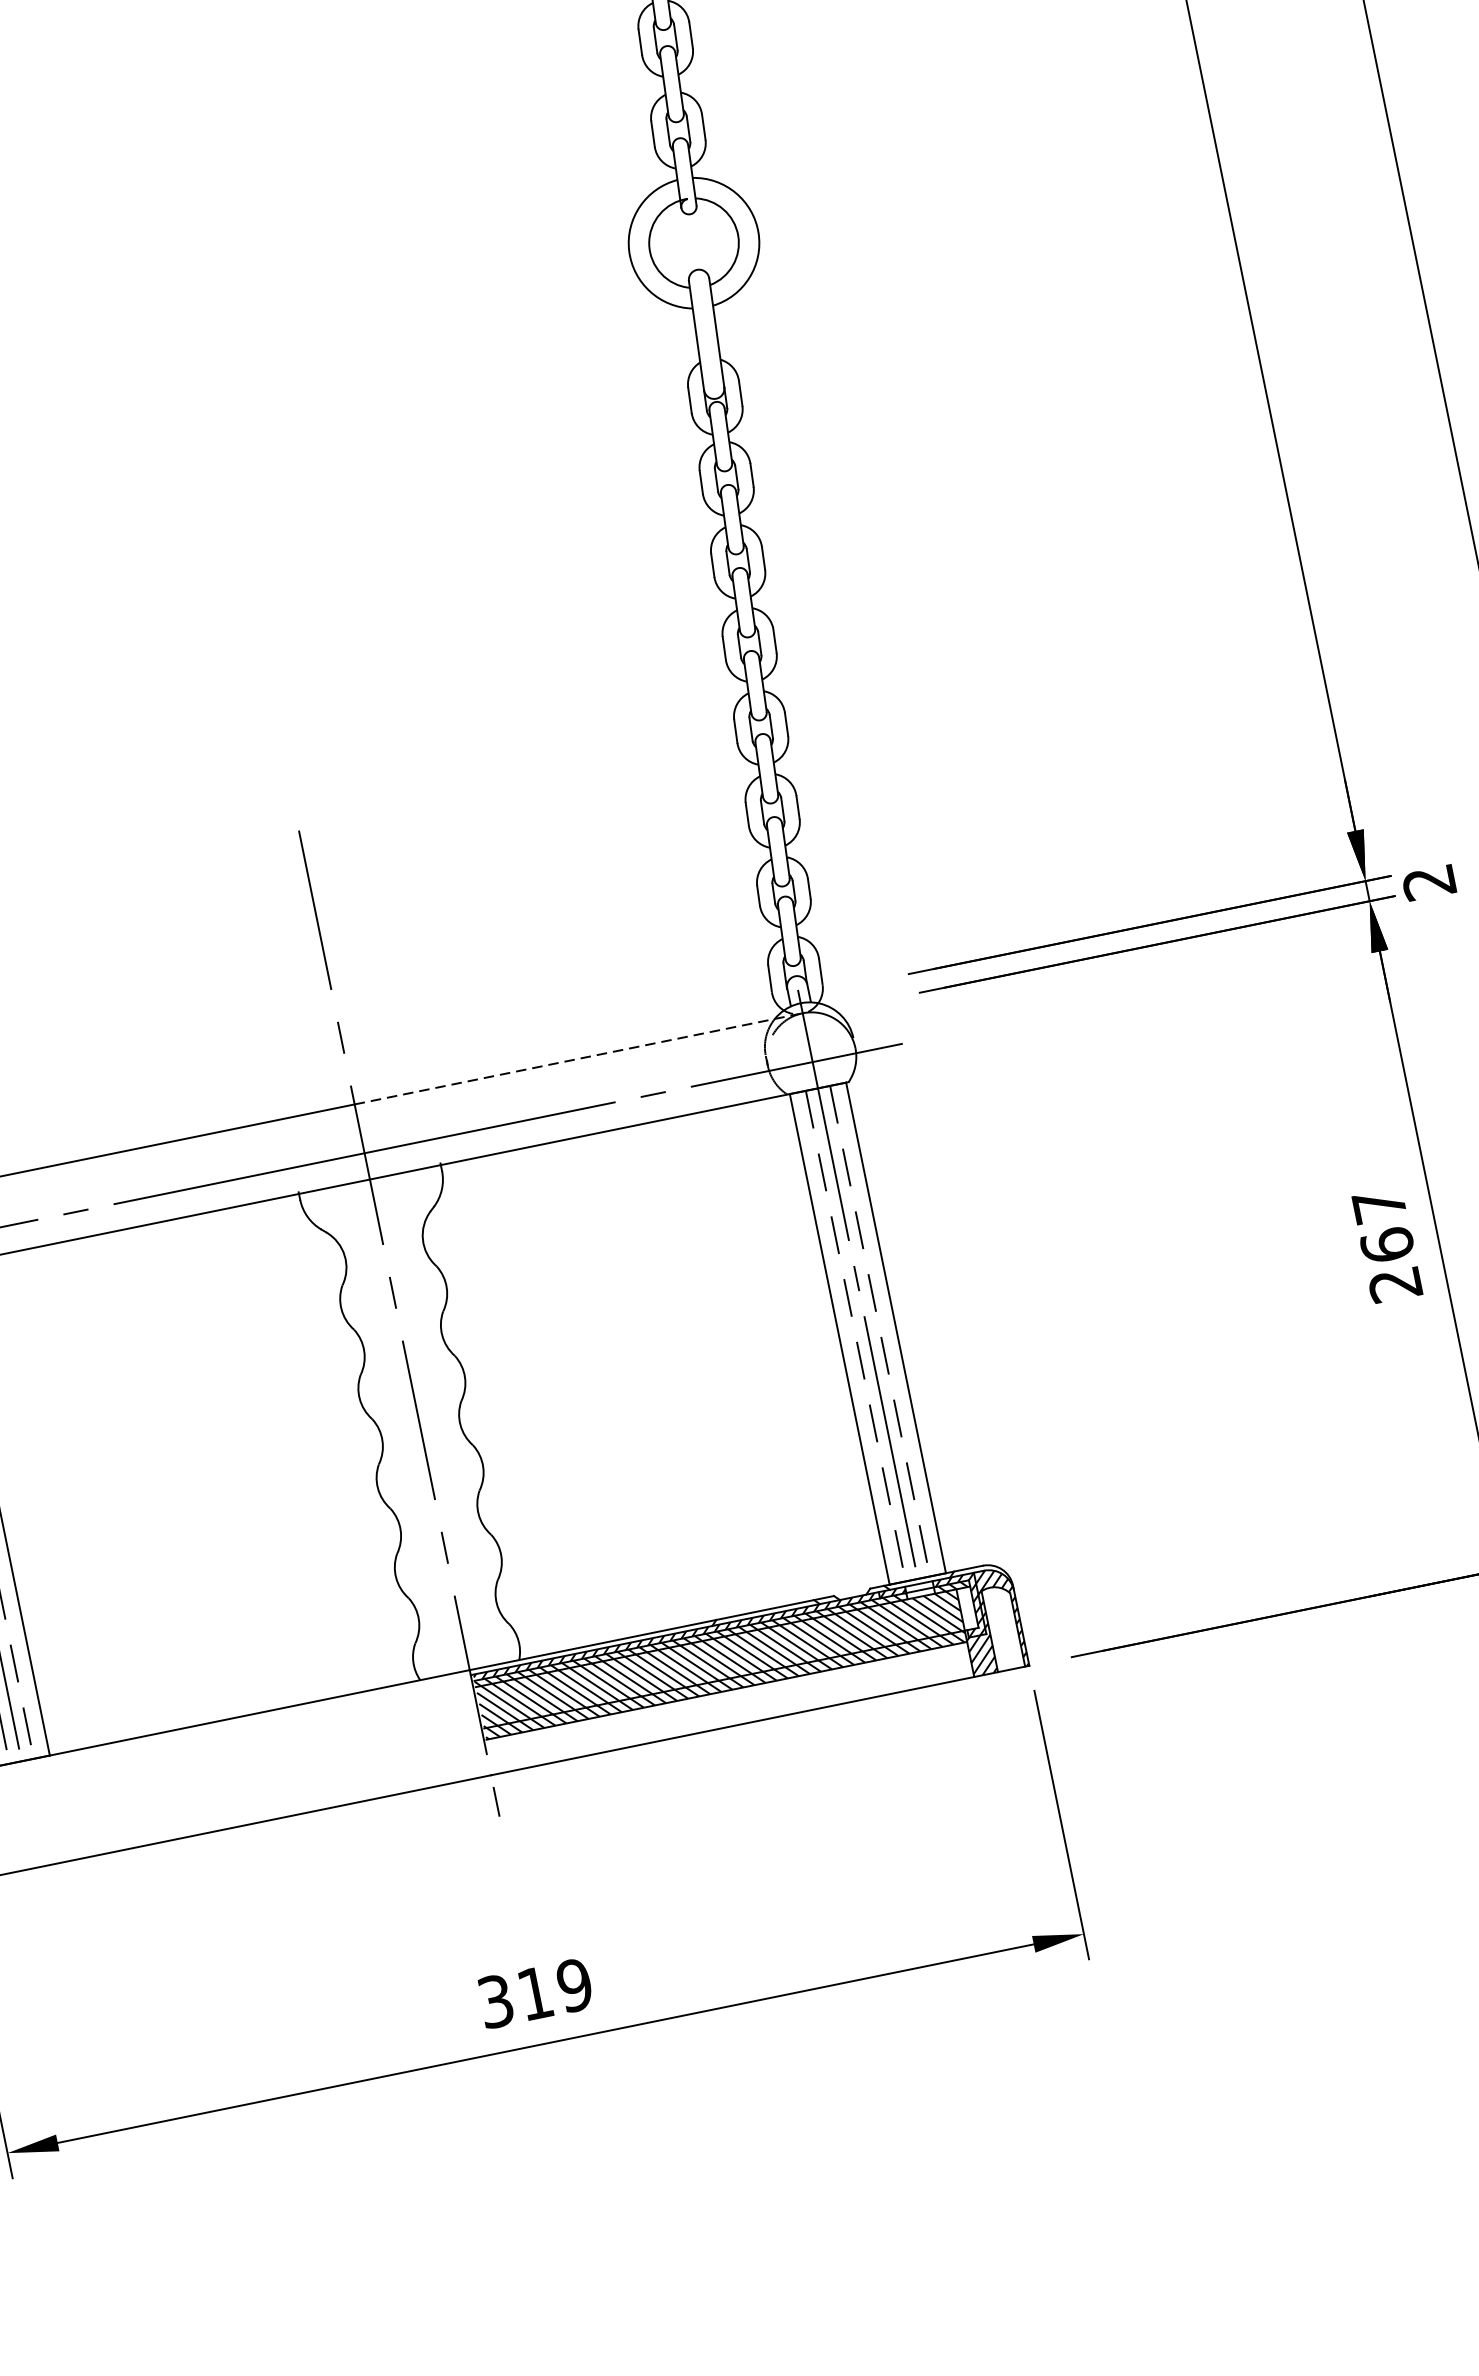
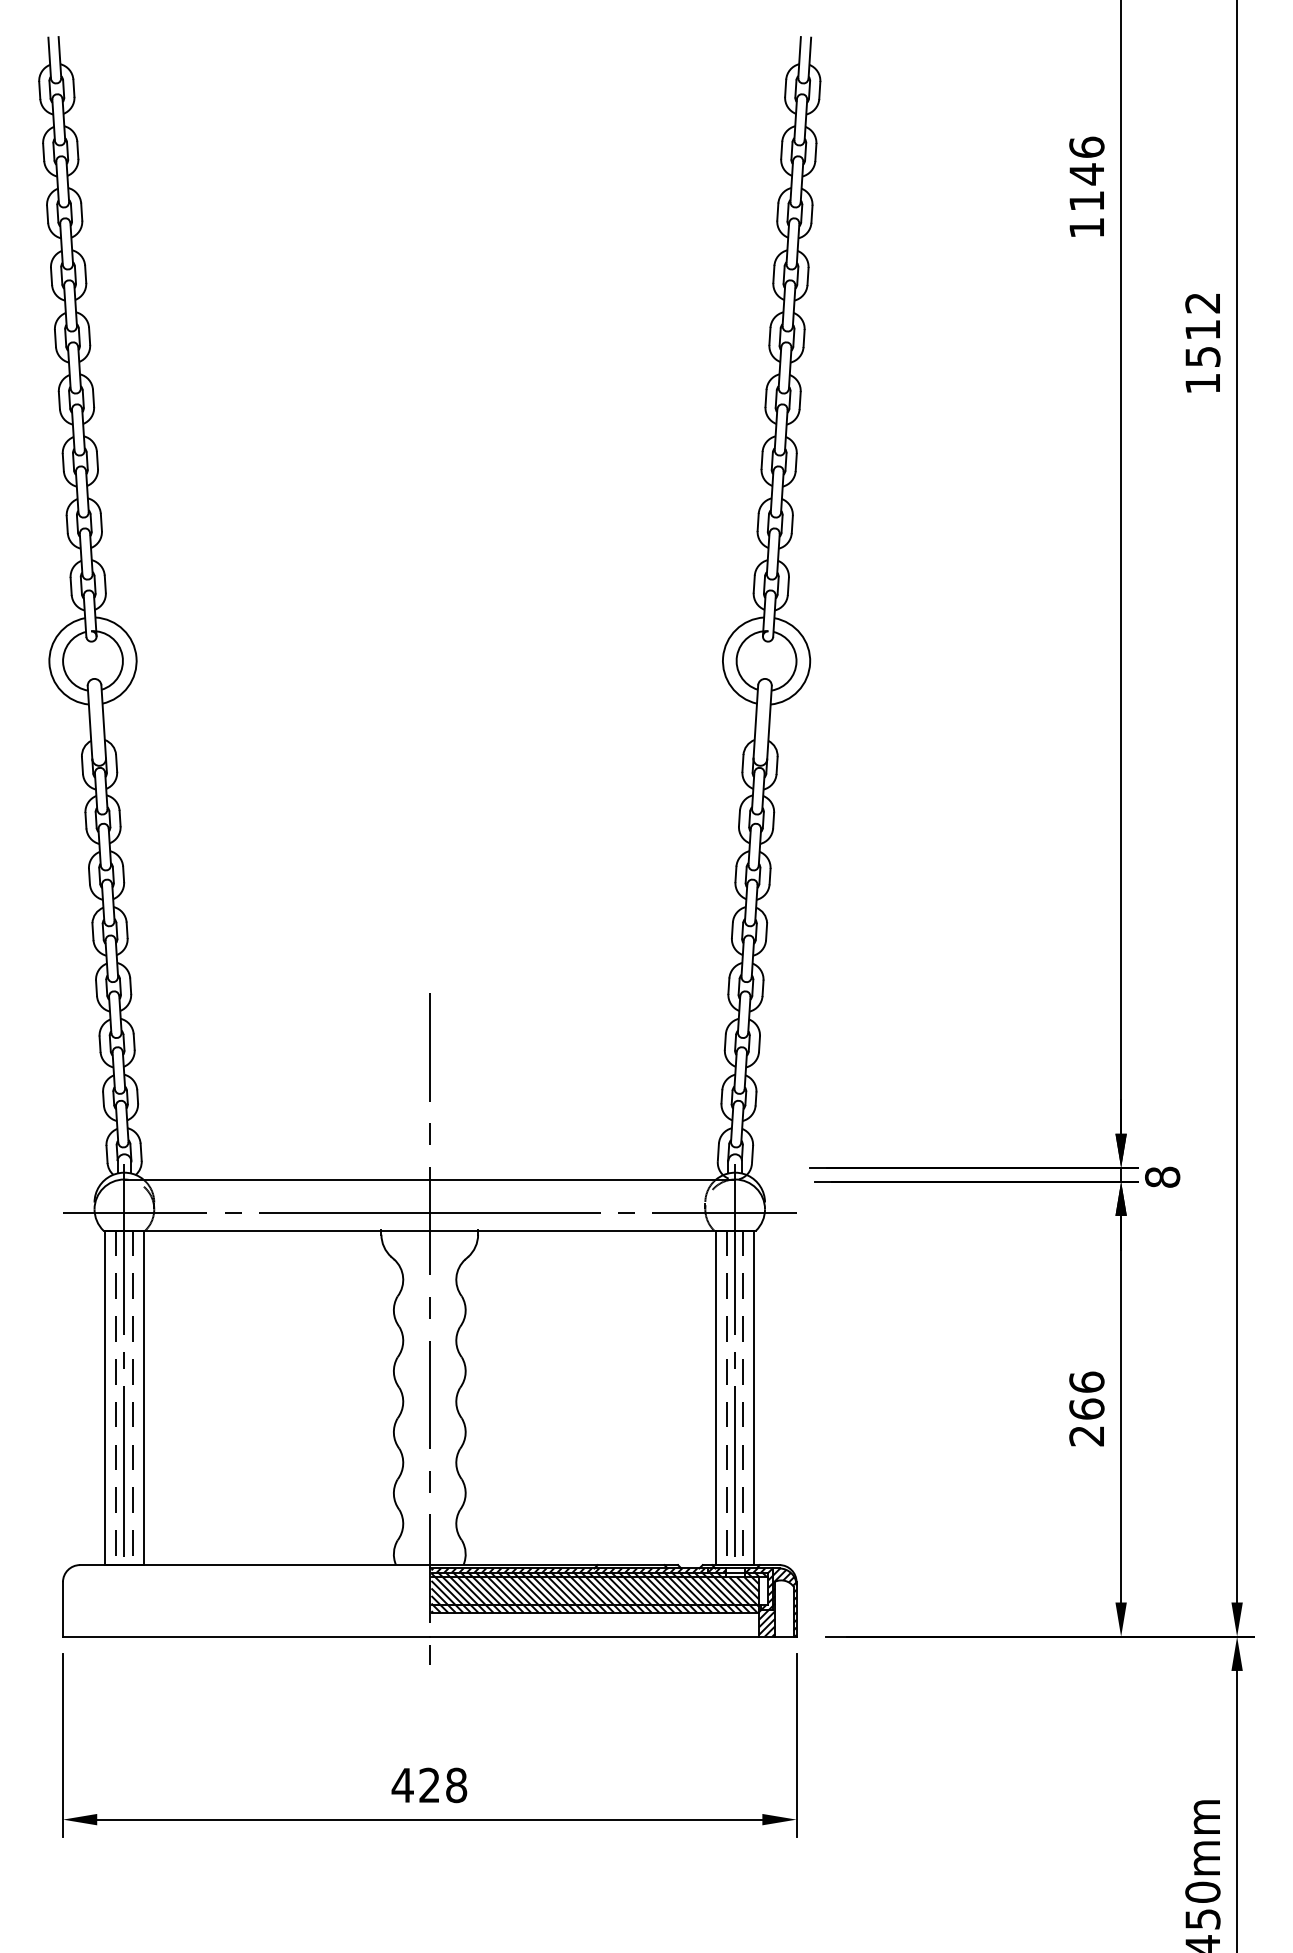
text: (1428, 881) -> (1162, 1176), 2 -> 8
line: (578, 1058) -> (582, 1179), dashed -> solid
text: (1378, 1204) -> (1086, 1381), 267 -> 266
text: (535, 1993) -> (429, 1785), 319 -> 428

